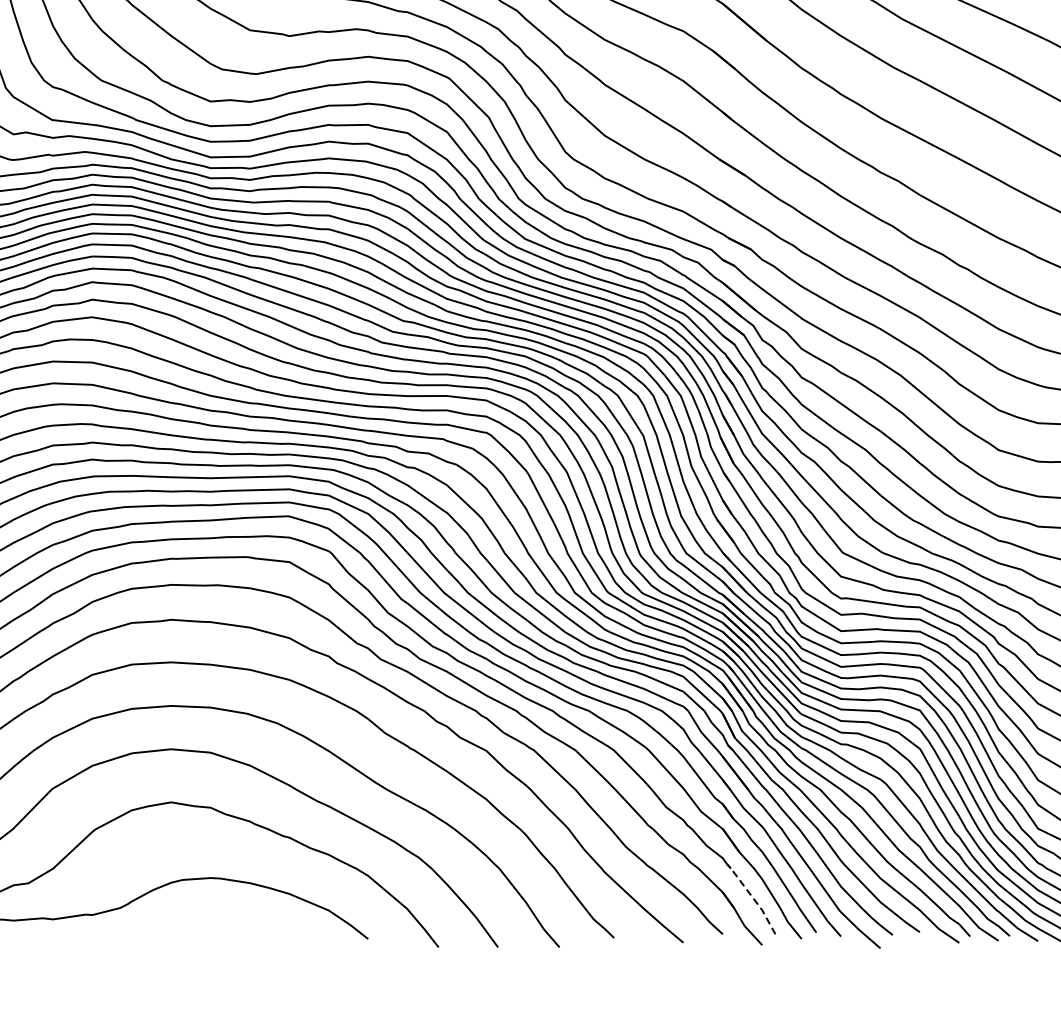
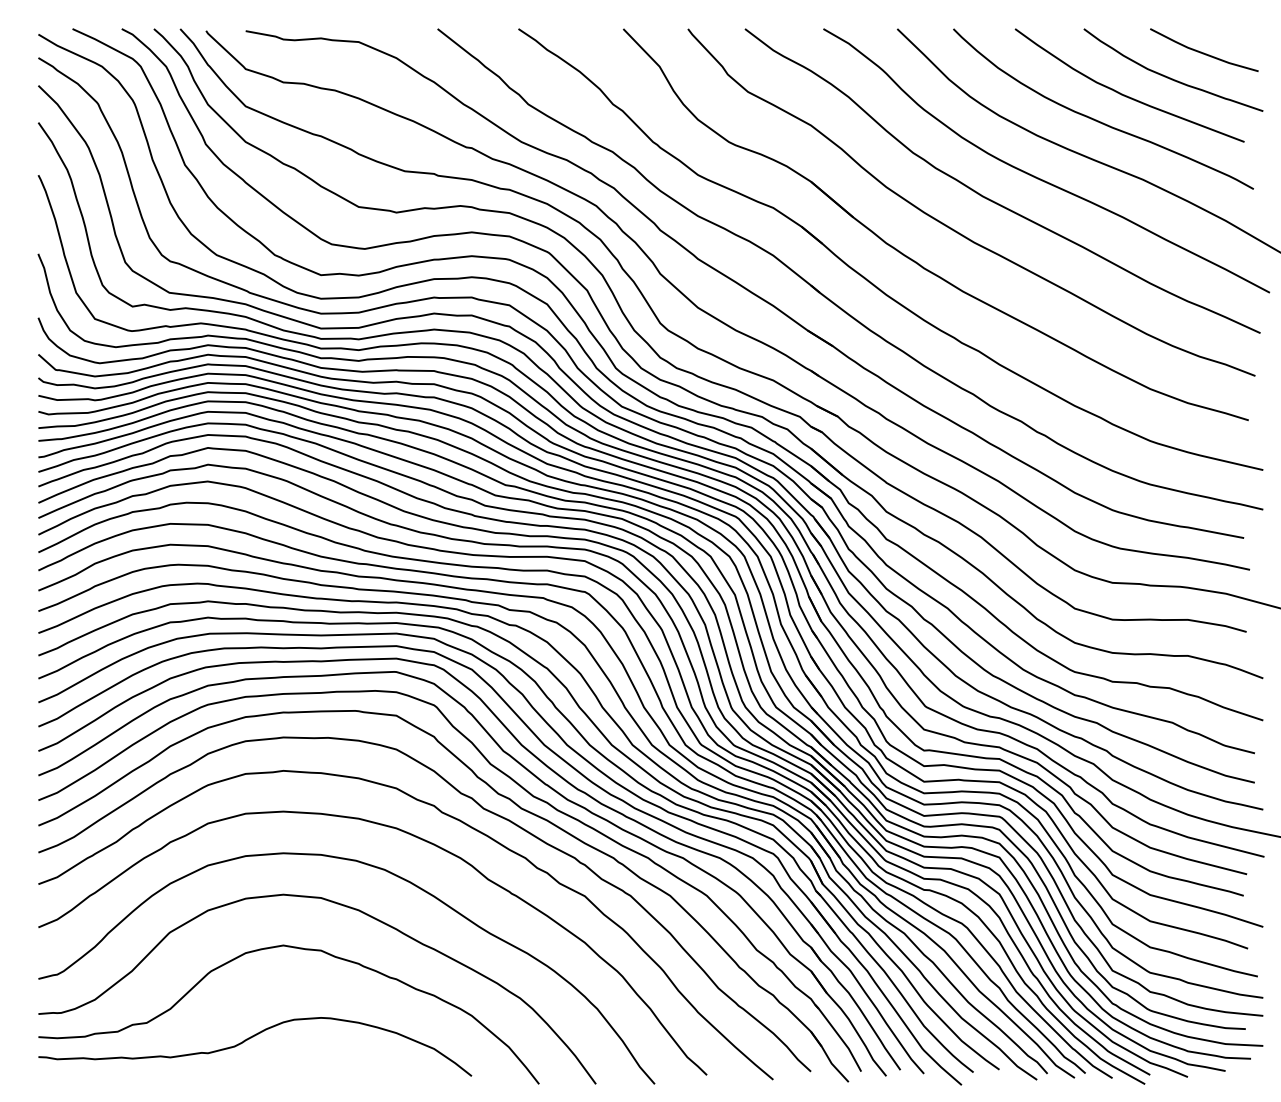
line: (752, 897) -> (839, 1036), dashed -> solid

